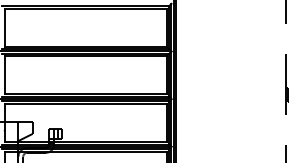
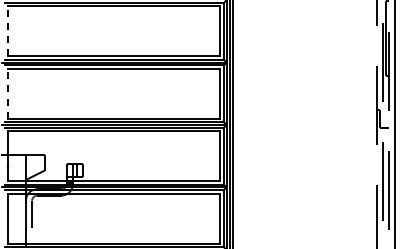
line: (5, 27) -> (8, 31), solid -> dashed
line: (5, 75) -> (8, 93), solid -> dashed

